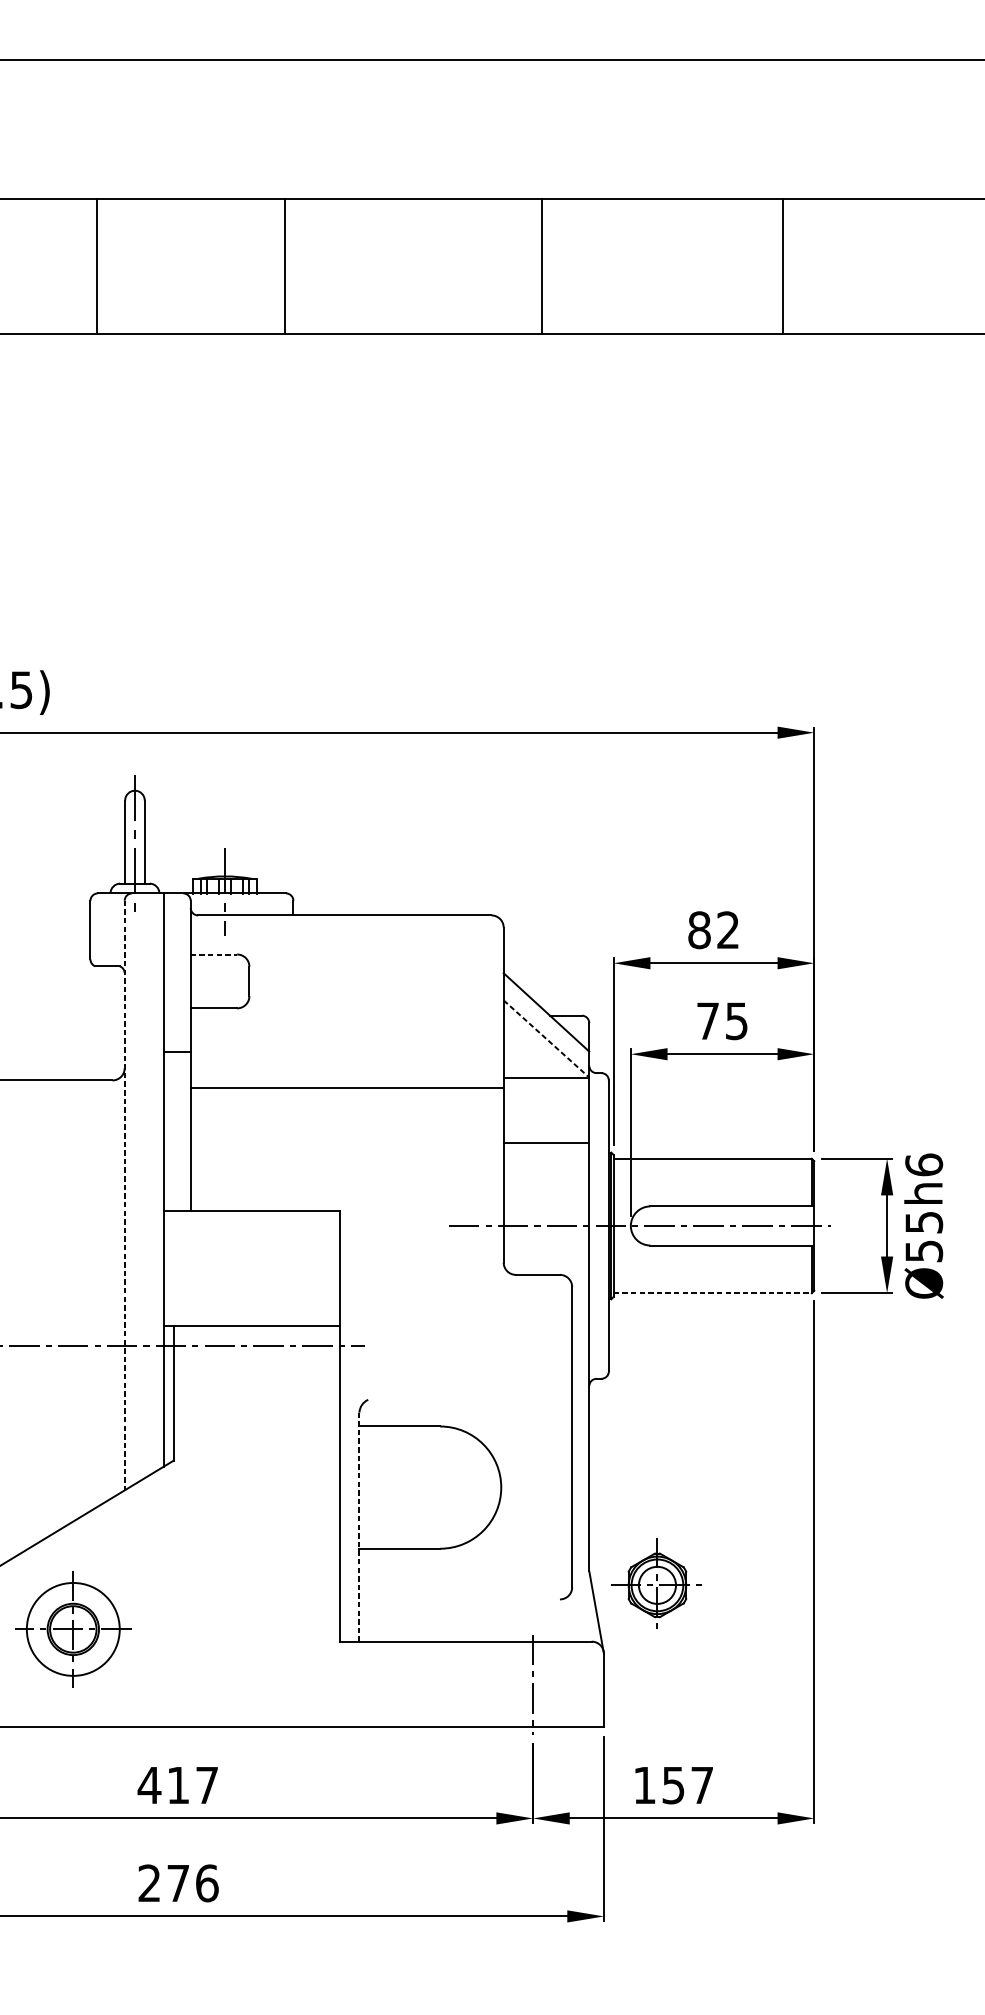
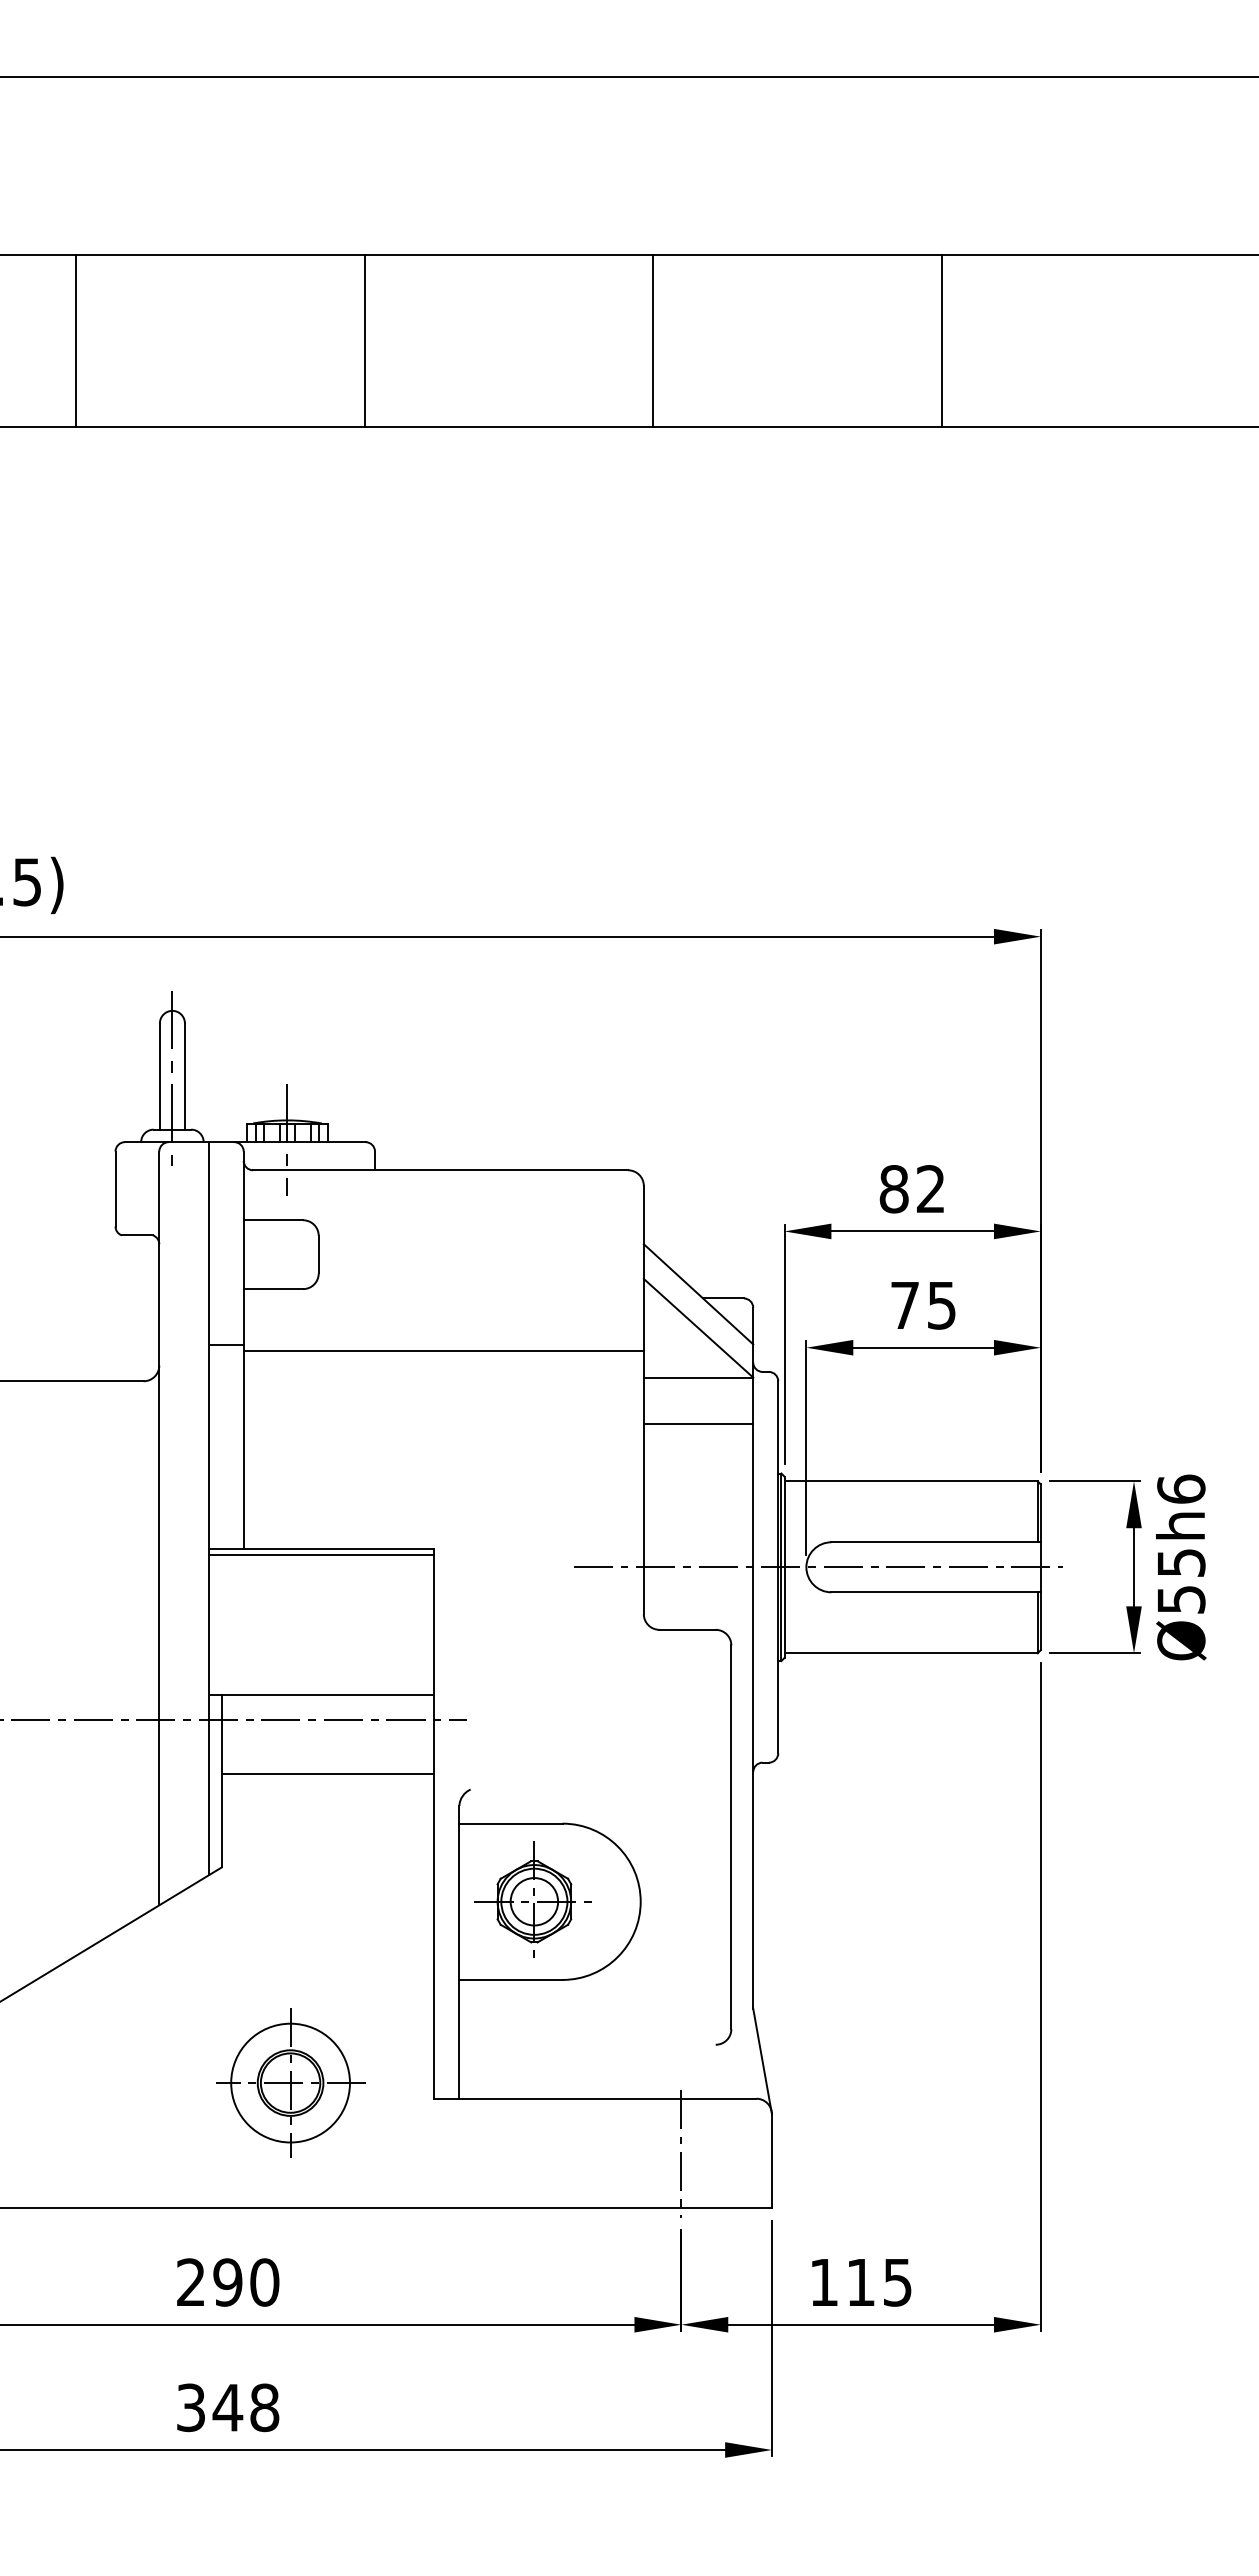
line: (96, 266) -> (75, 340), moved
line: (541, 266) -> (653, 340), moved
line: (782, 266) -> (941, 340), moved
line: (214, 954) -> (273, 1220), dashed -> solid
line: (546, 1039) -> (698, 1328), dashed -> solid
line: (347, 1088) -> (443, 1351), moved
line: (546, 1143) -> (698, 1423), moved
line: (124, 1195) -> (159, 1528), dashed -> solid
line: (251, 1215) -> (321, 1554), added
line: (713, 1293) -> (911, 1653), dashed -> solid
line: (256, 1387) -> (327, 1773), added
line: (359, 1527) -> (459, 1952), dashed -> solid
part: (655, 1583) -> (532, 1899), moved
part: (73, 1628) -> (290, 2082), moved
text: (178, 1785) -> (227, 2282), 417 -> 290
text: (688, 1785) -> (879, 2282), 157 -> 115
text: (178, 1883) -> (228, 2407), 276 -> 348

